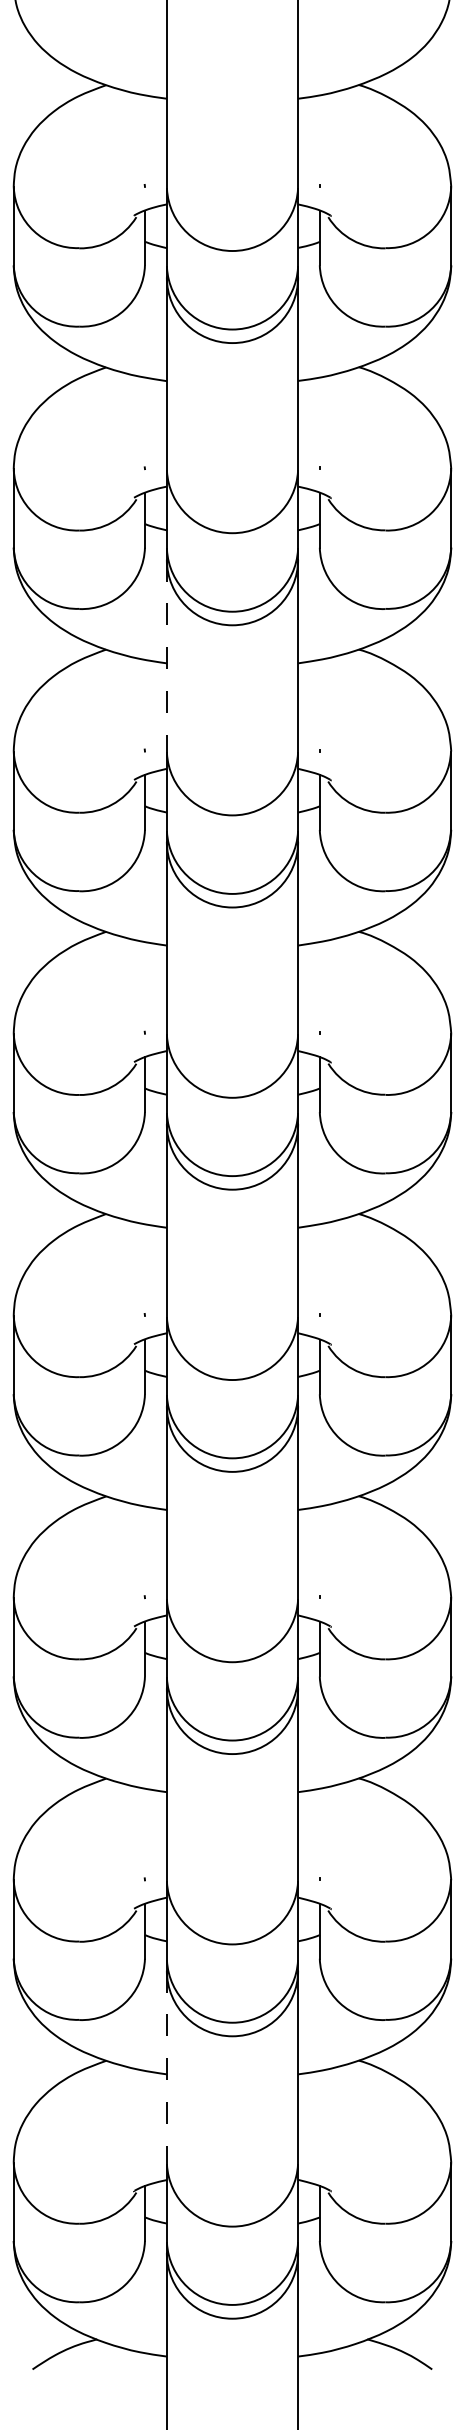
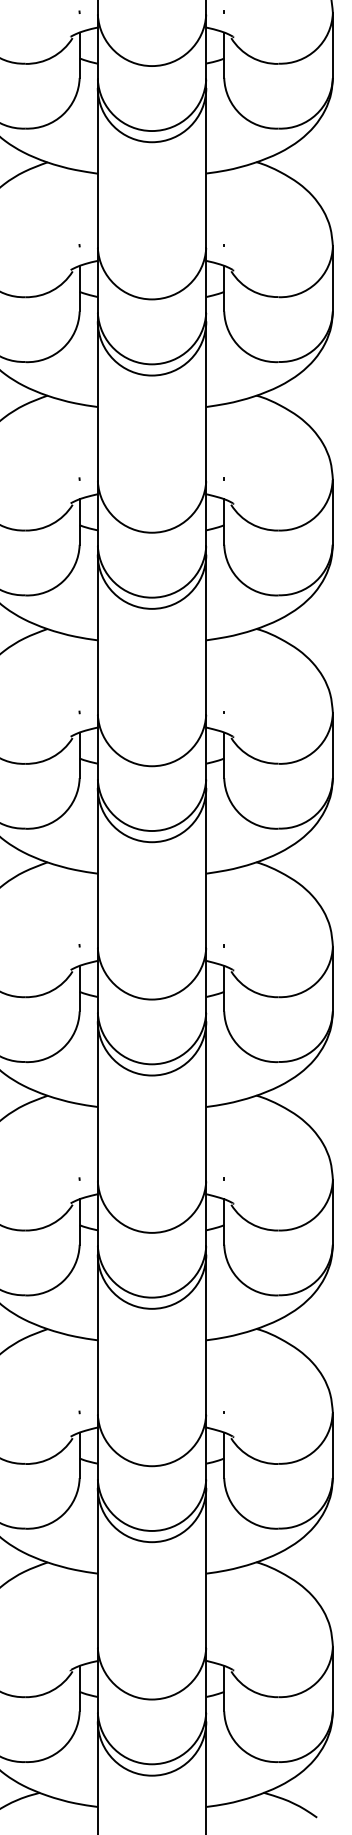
line: (166, 656) -> (97, 401), dashed -> solid
line: (166, 2067) -> (97, 1567), dashed -> solid

